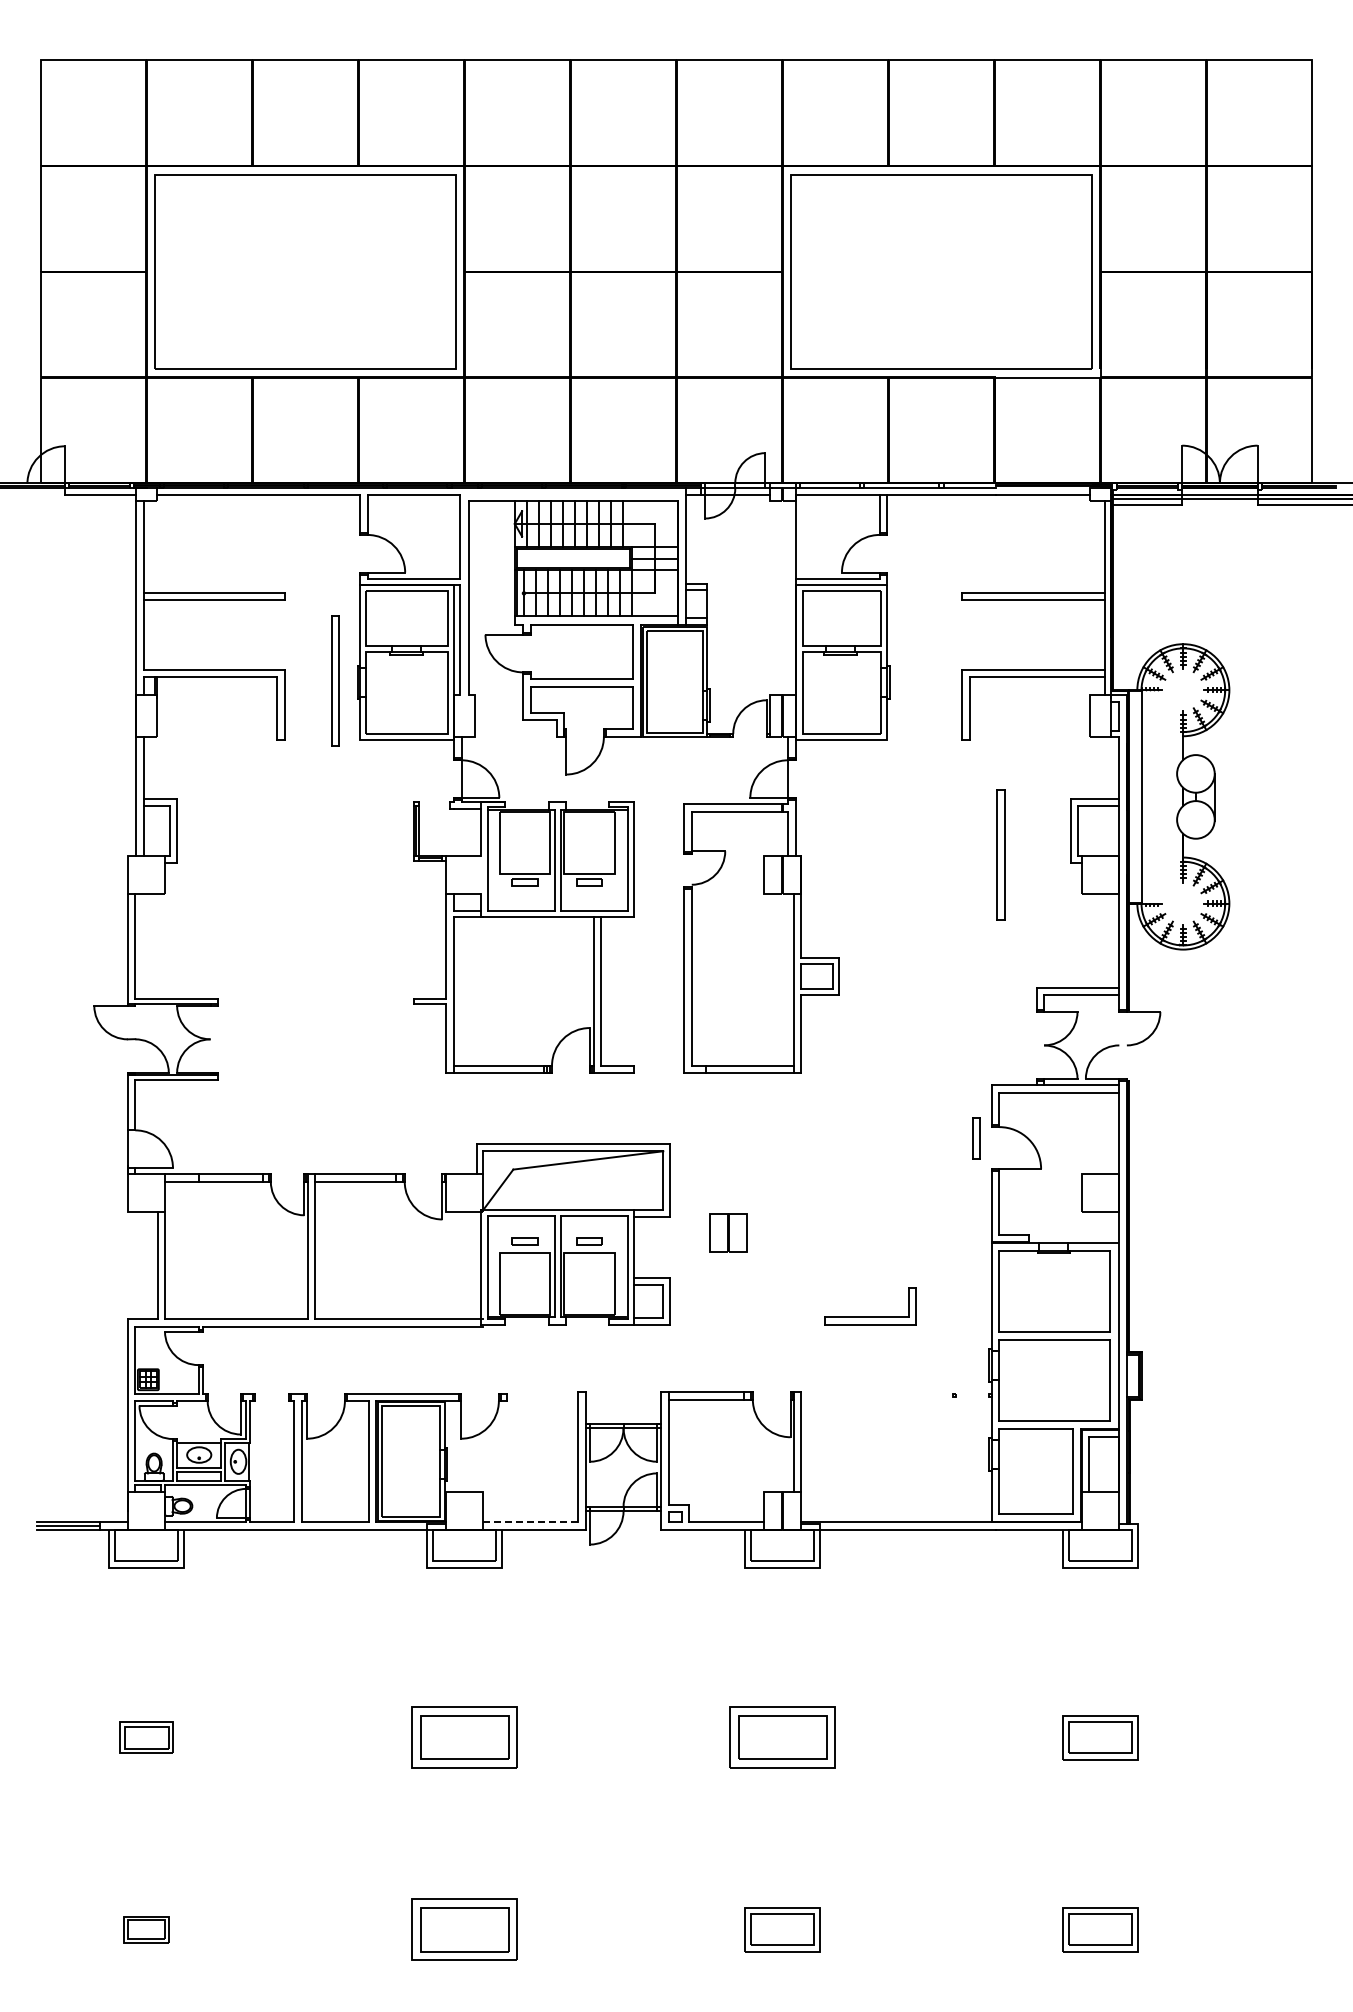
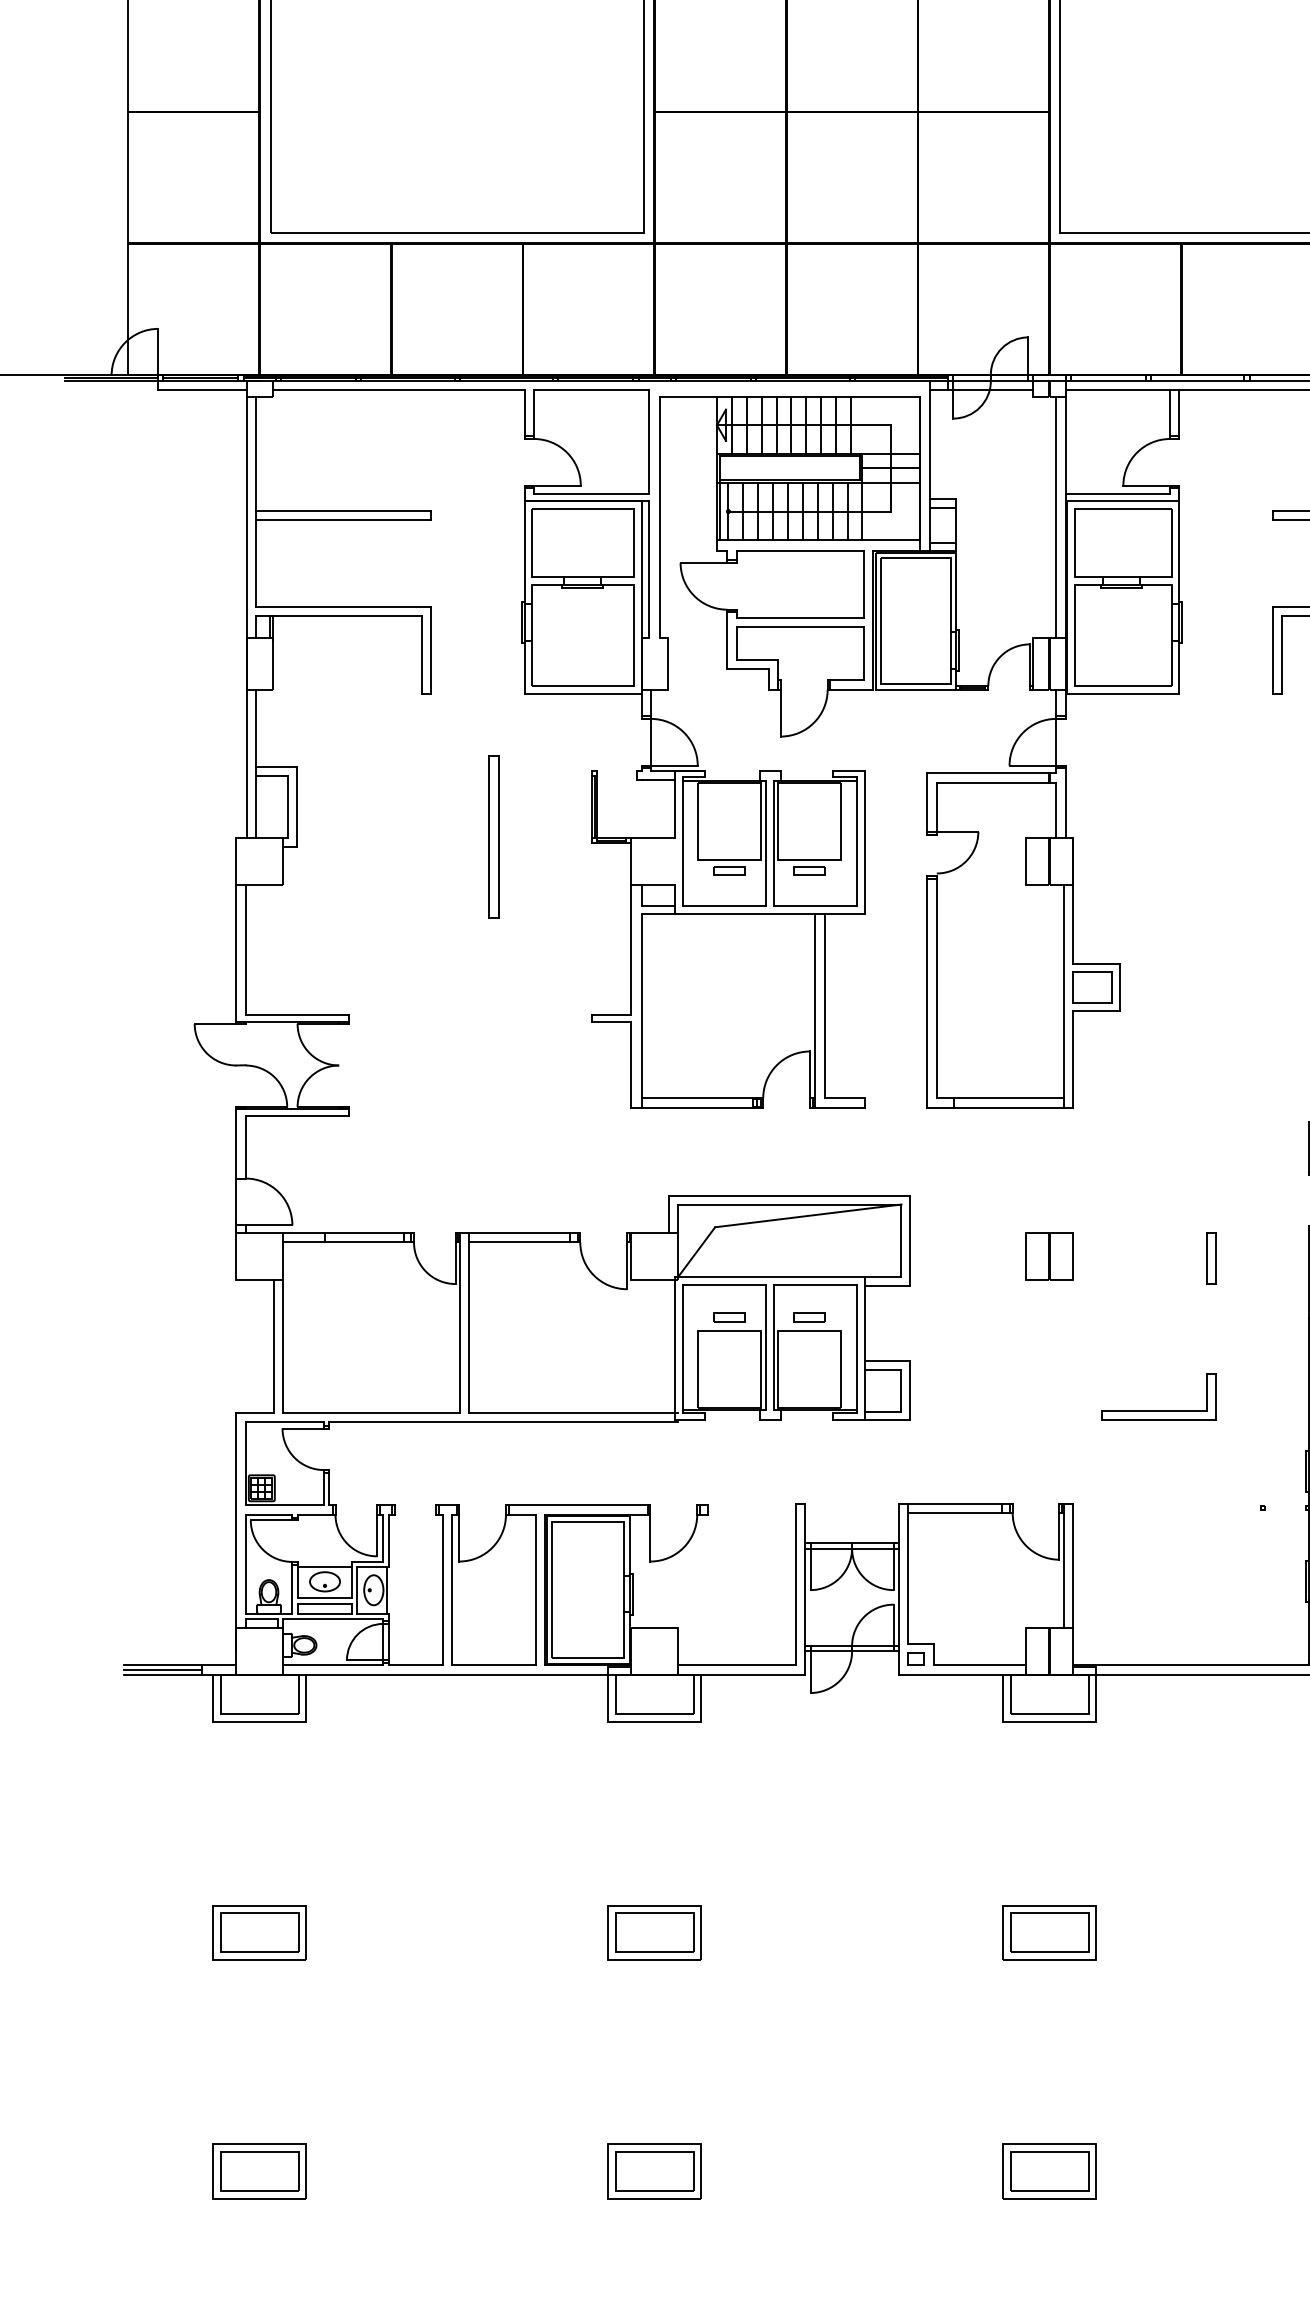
line: (787, 597) -> (1055, 516), added
part: (335, 680) -> (494, 835), moved
part: (976, 1138) -> (1210, 1258), moved
part: (728, 1232) -> (1049, 1255), moved
line: (531, 1522) -> (737, 1665), dashed -> solid
part: (146, 1737) -> (259, 1932), size x1.43
part: (464, 1737) -> (654, 1932), size x0.71
part: (782, 1737) -> (1049, 1932), size x0.71
part: (146, 1929) -> (259, 2171), size x1.67
part: (464, 1929) -> (654, 2171), size x0.71

